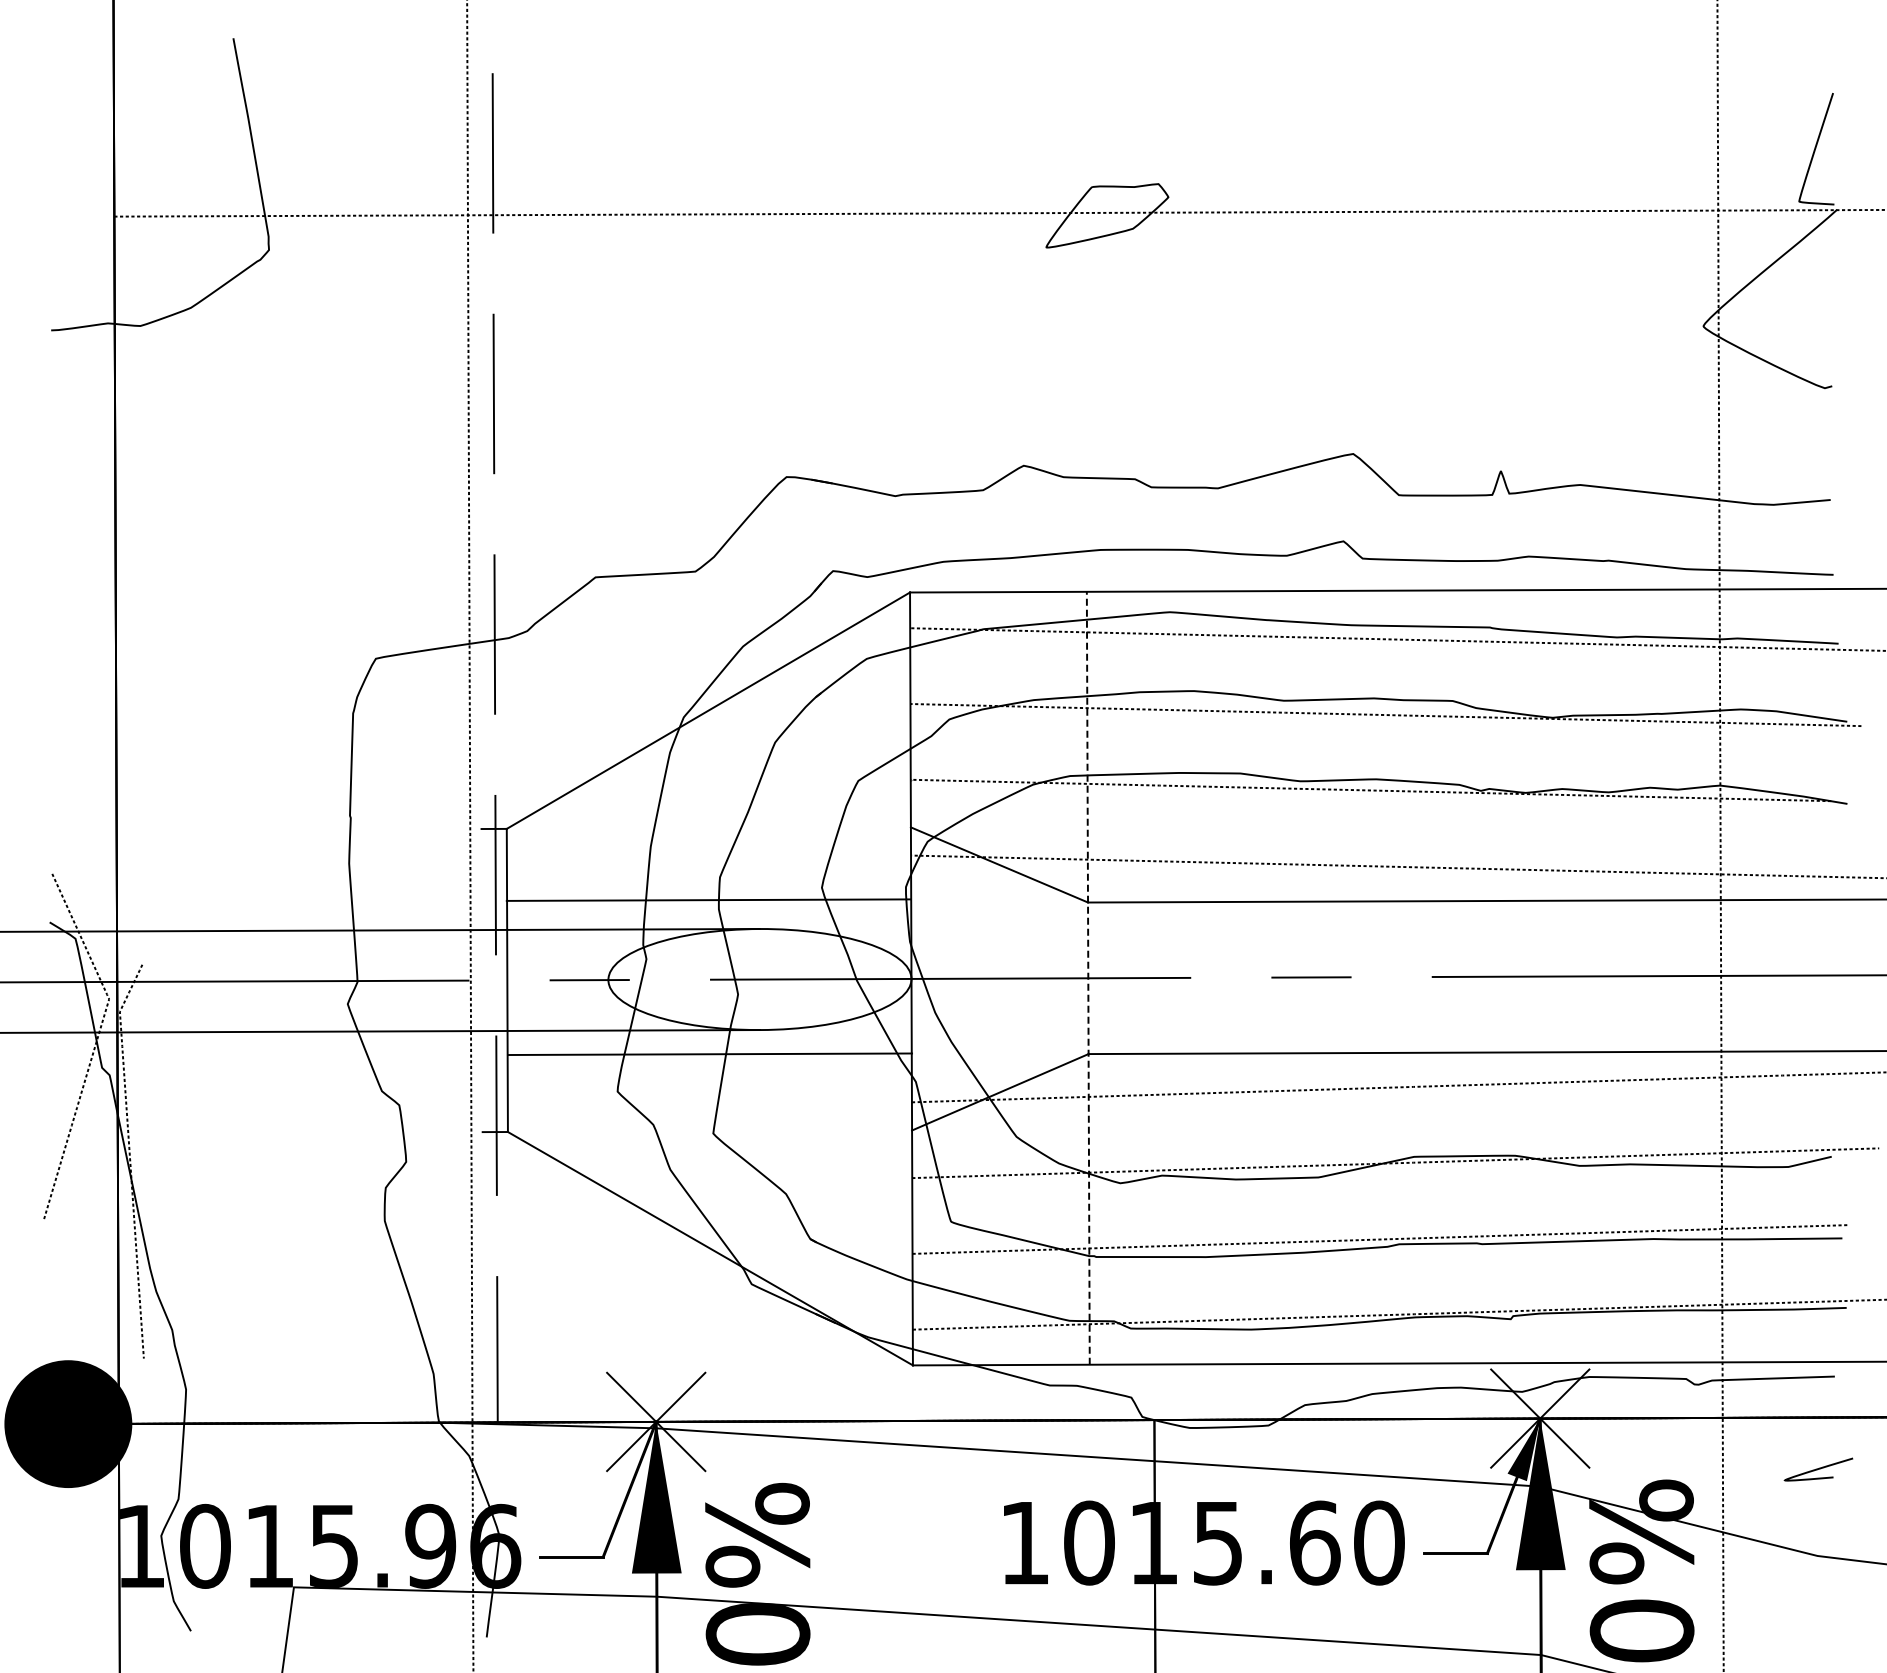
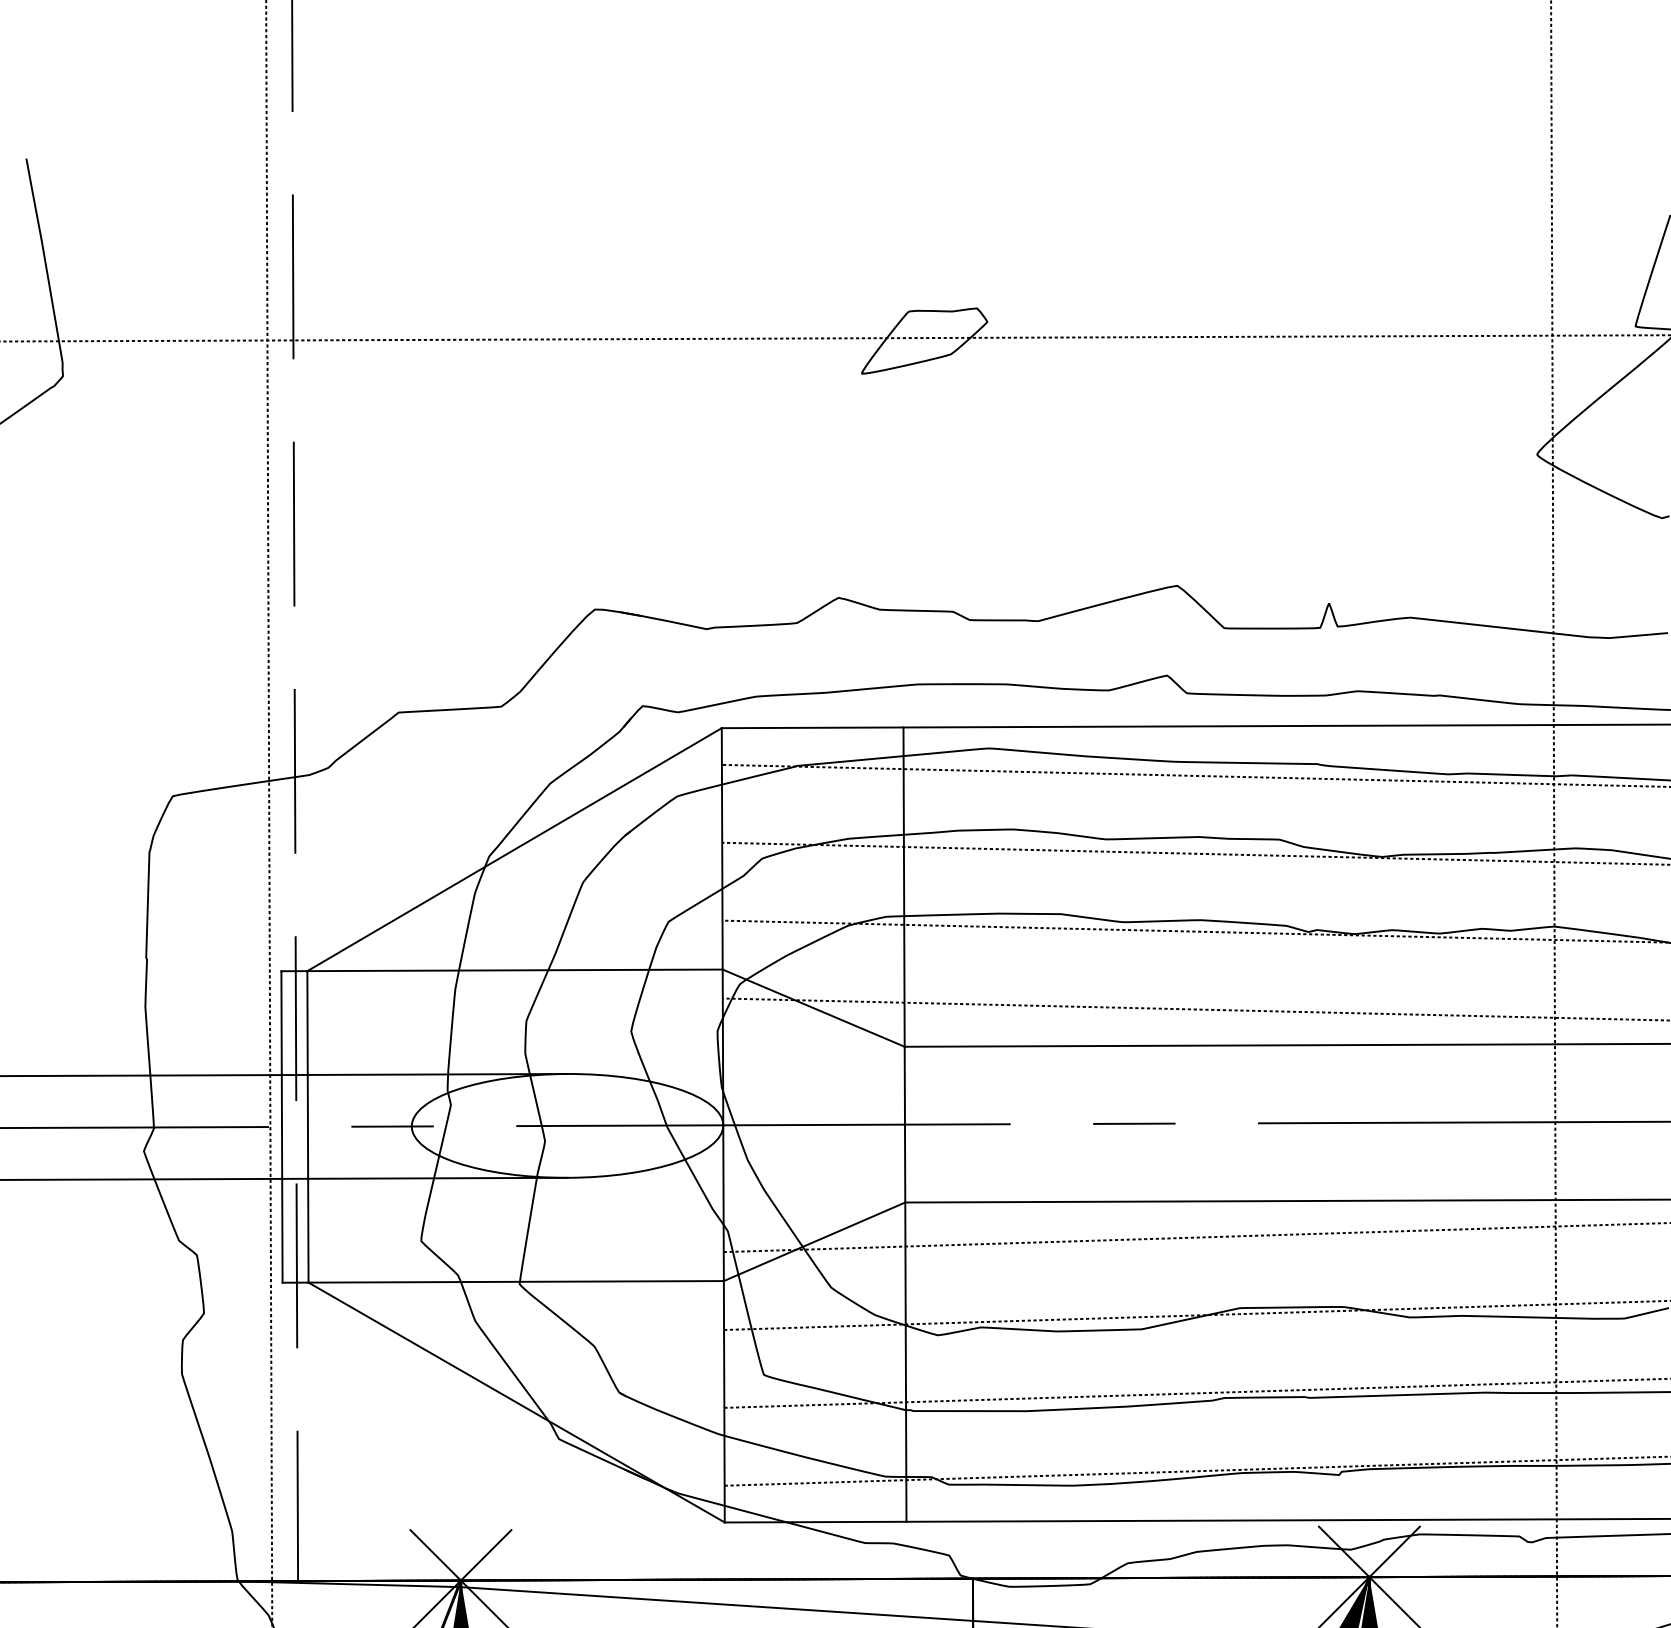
line: (708, 899) -> (514, 969), moved
line: (1088, 977) -> (905, 1123), dashed -> solid
line: (481, 980) -> (281, 1126), added
line: (709, 1054) -> (515, 1282), moved

